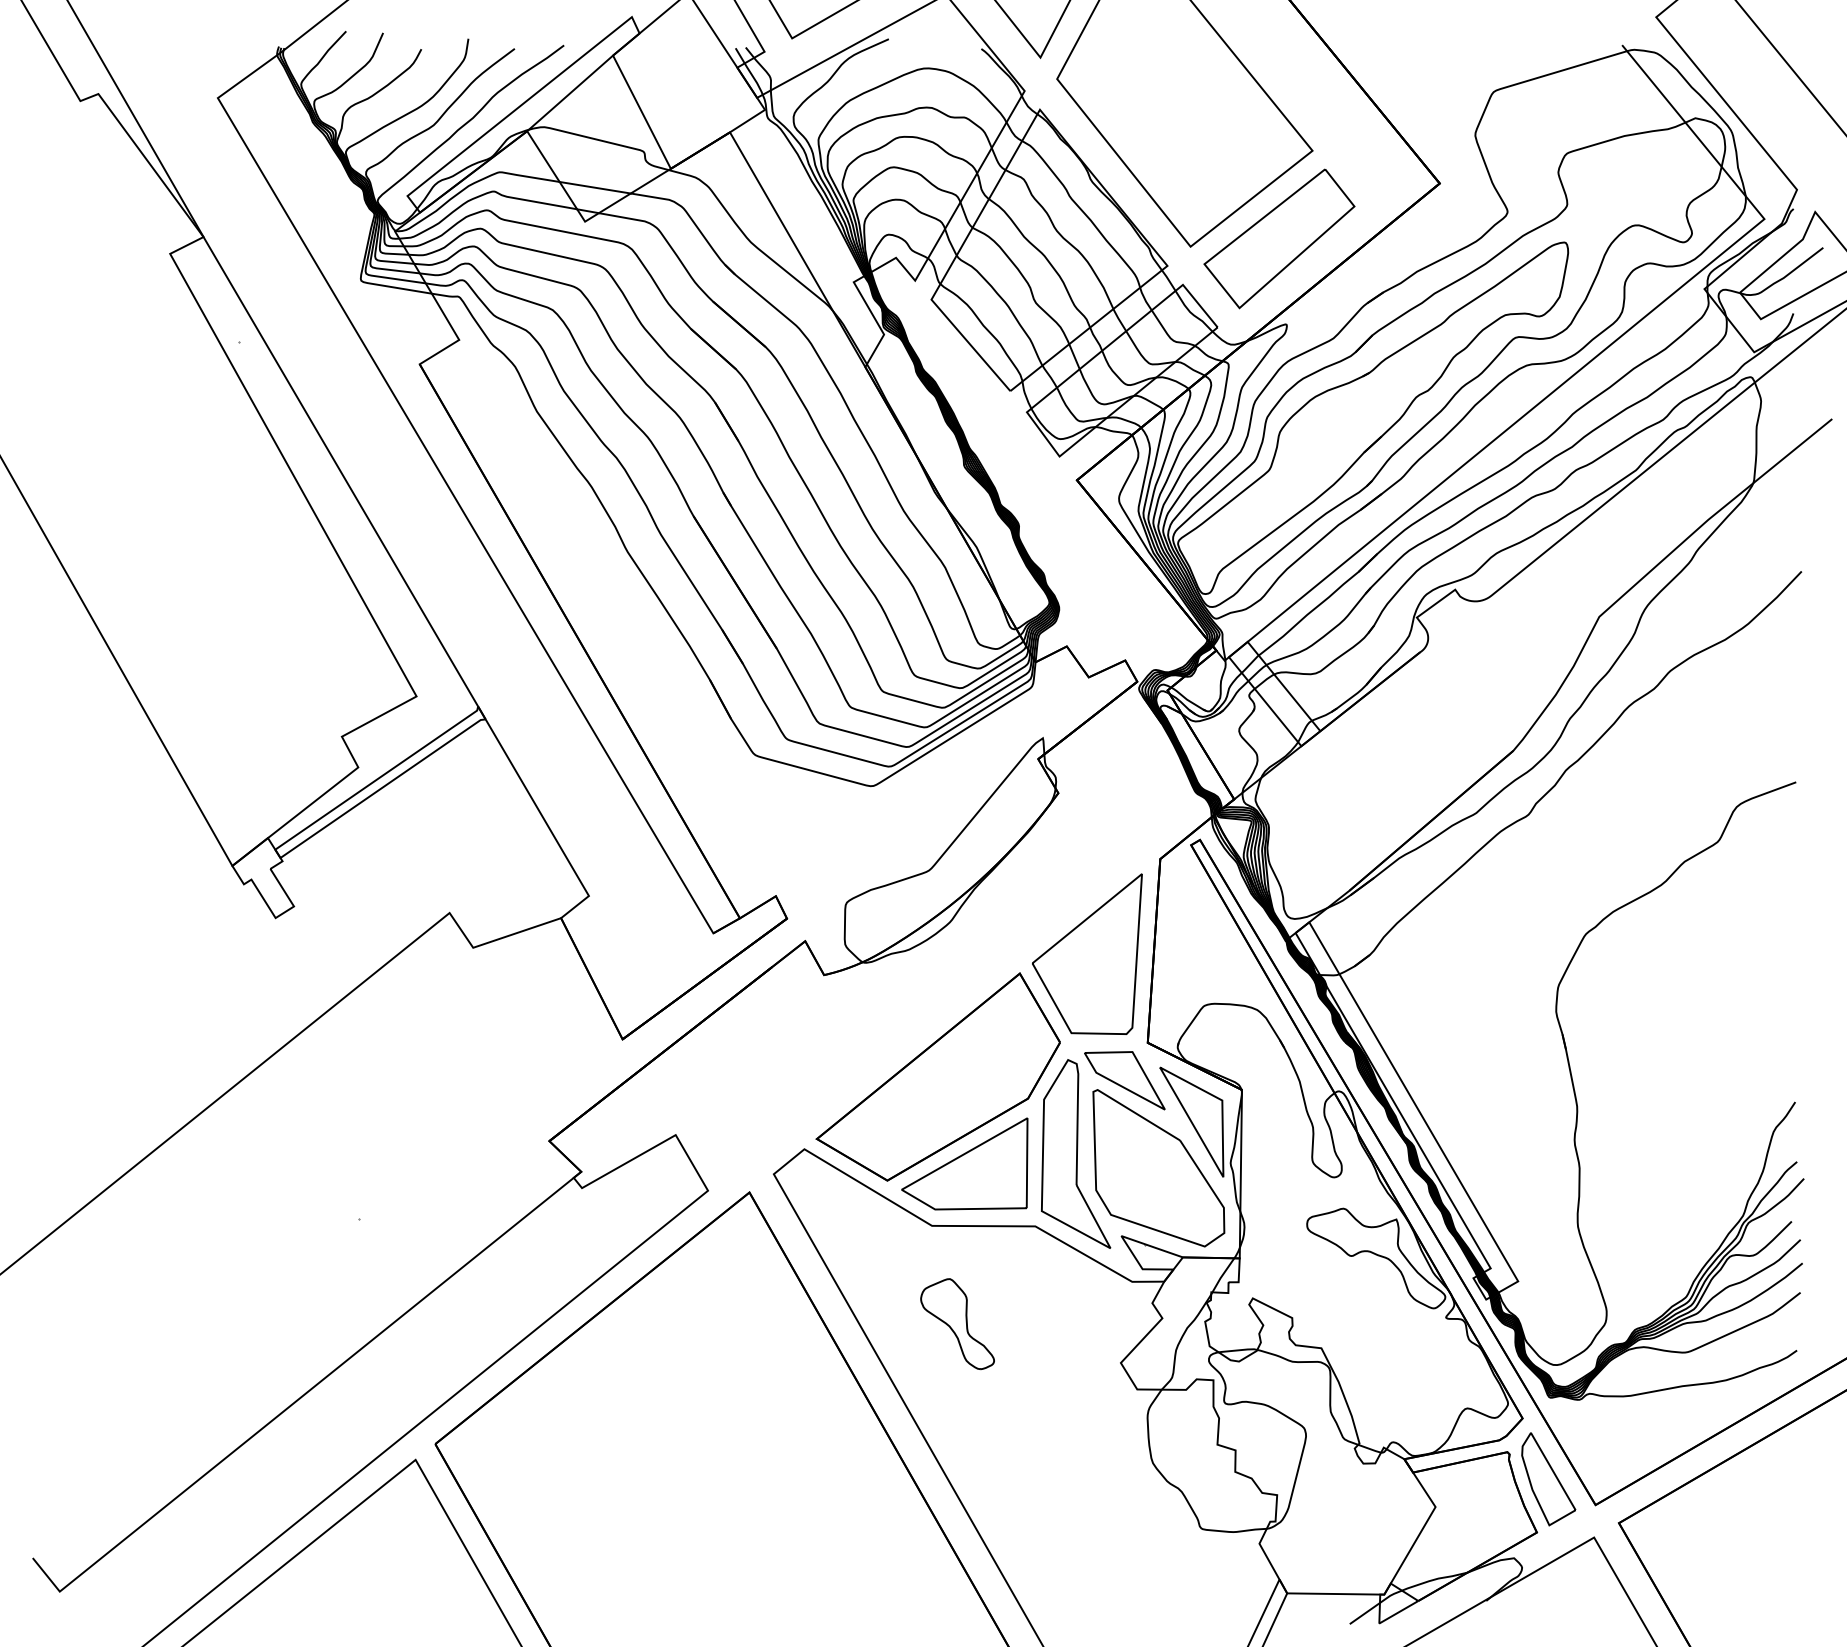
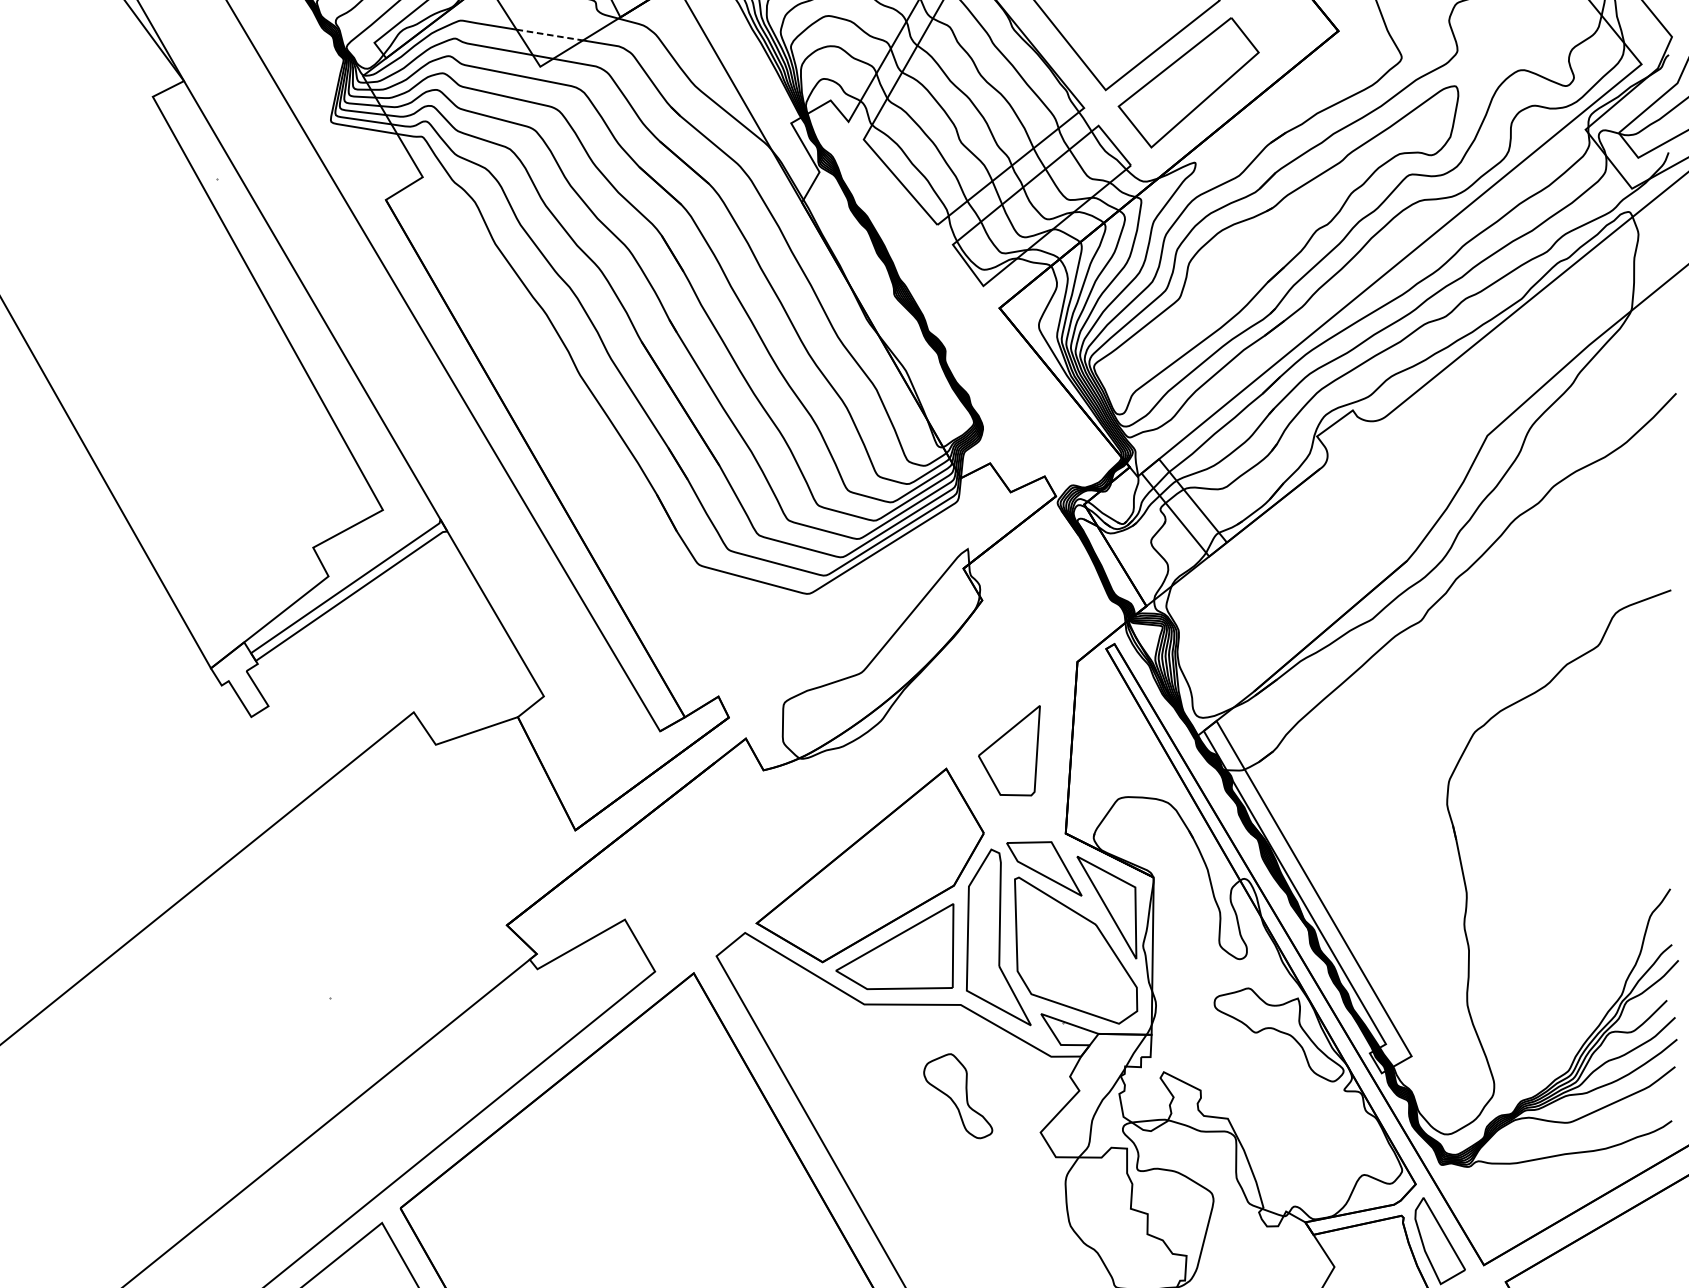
line: (595, 187) -> (550, 34), solid -> dashed
part: (1087, 953) -> (1009, 750), size x0.6
part: (957, 1324) -> (958, 1096), moved

